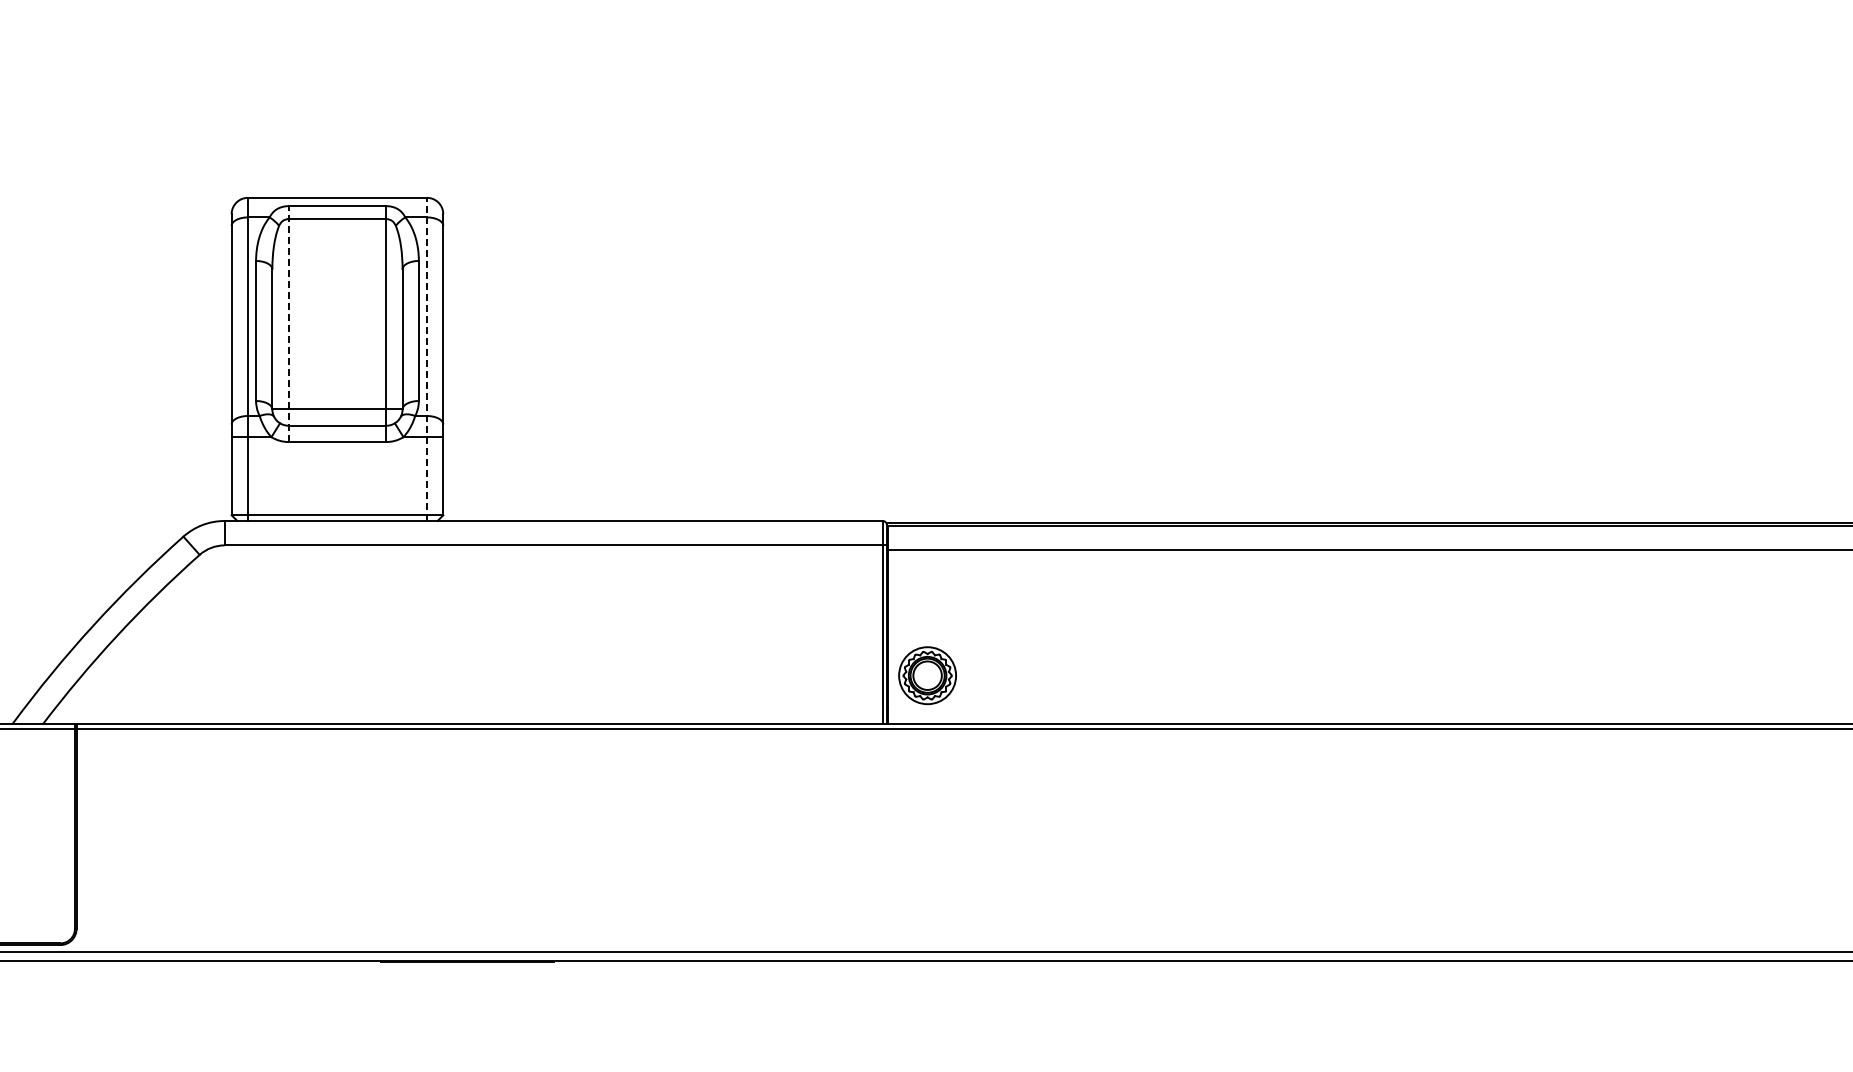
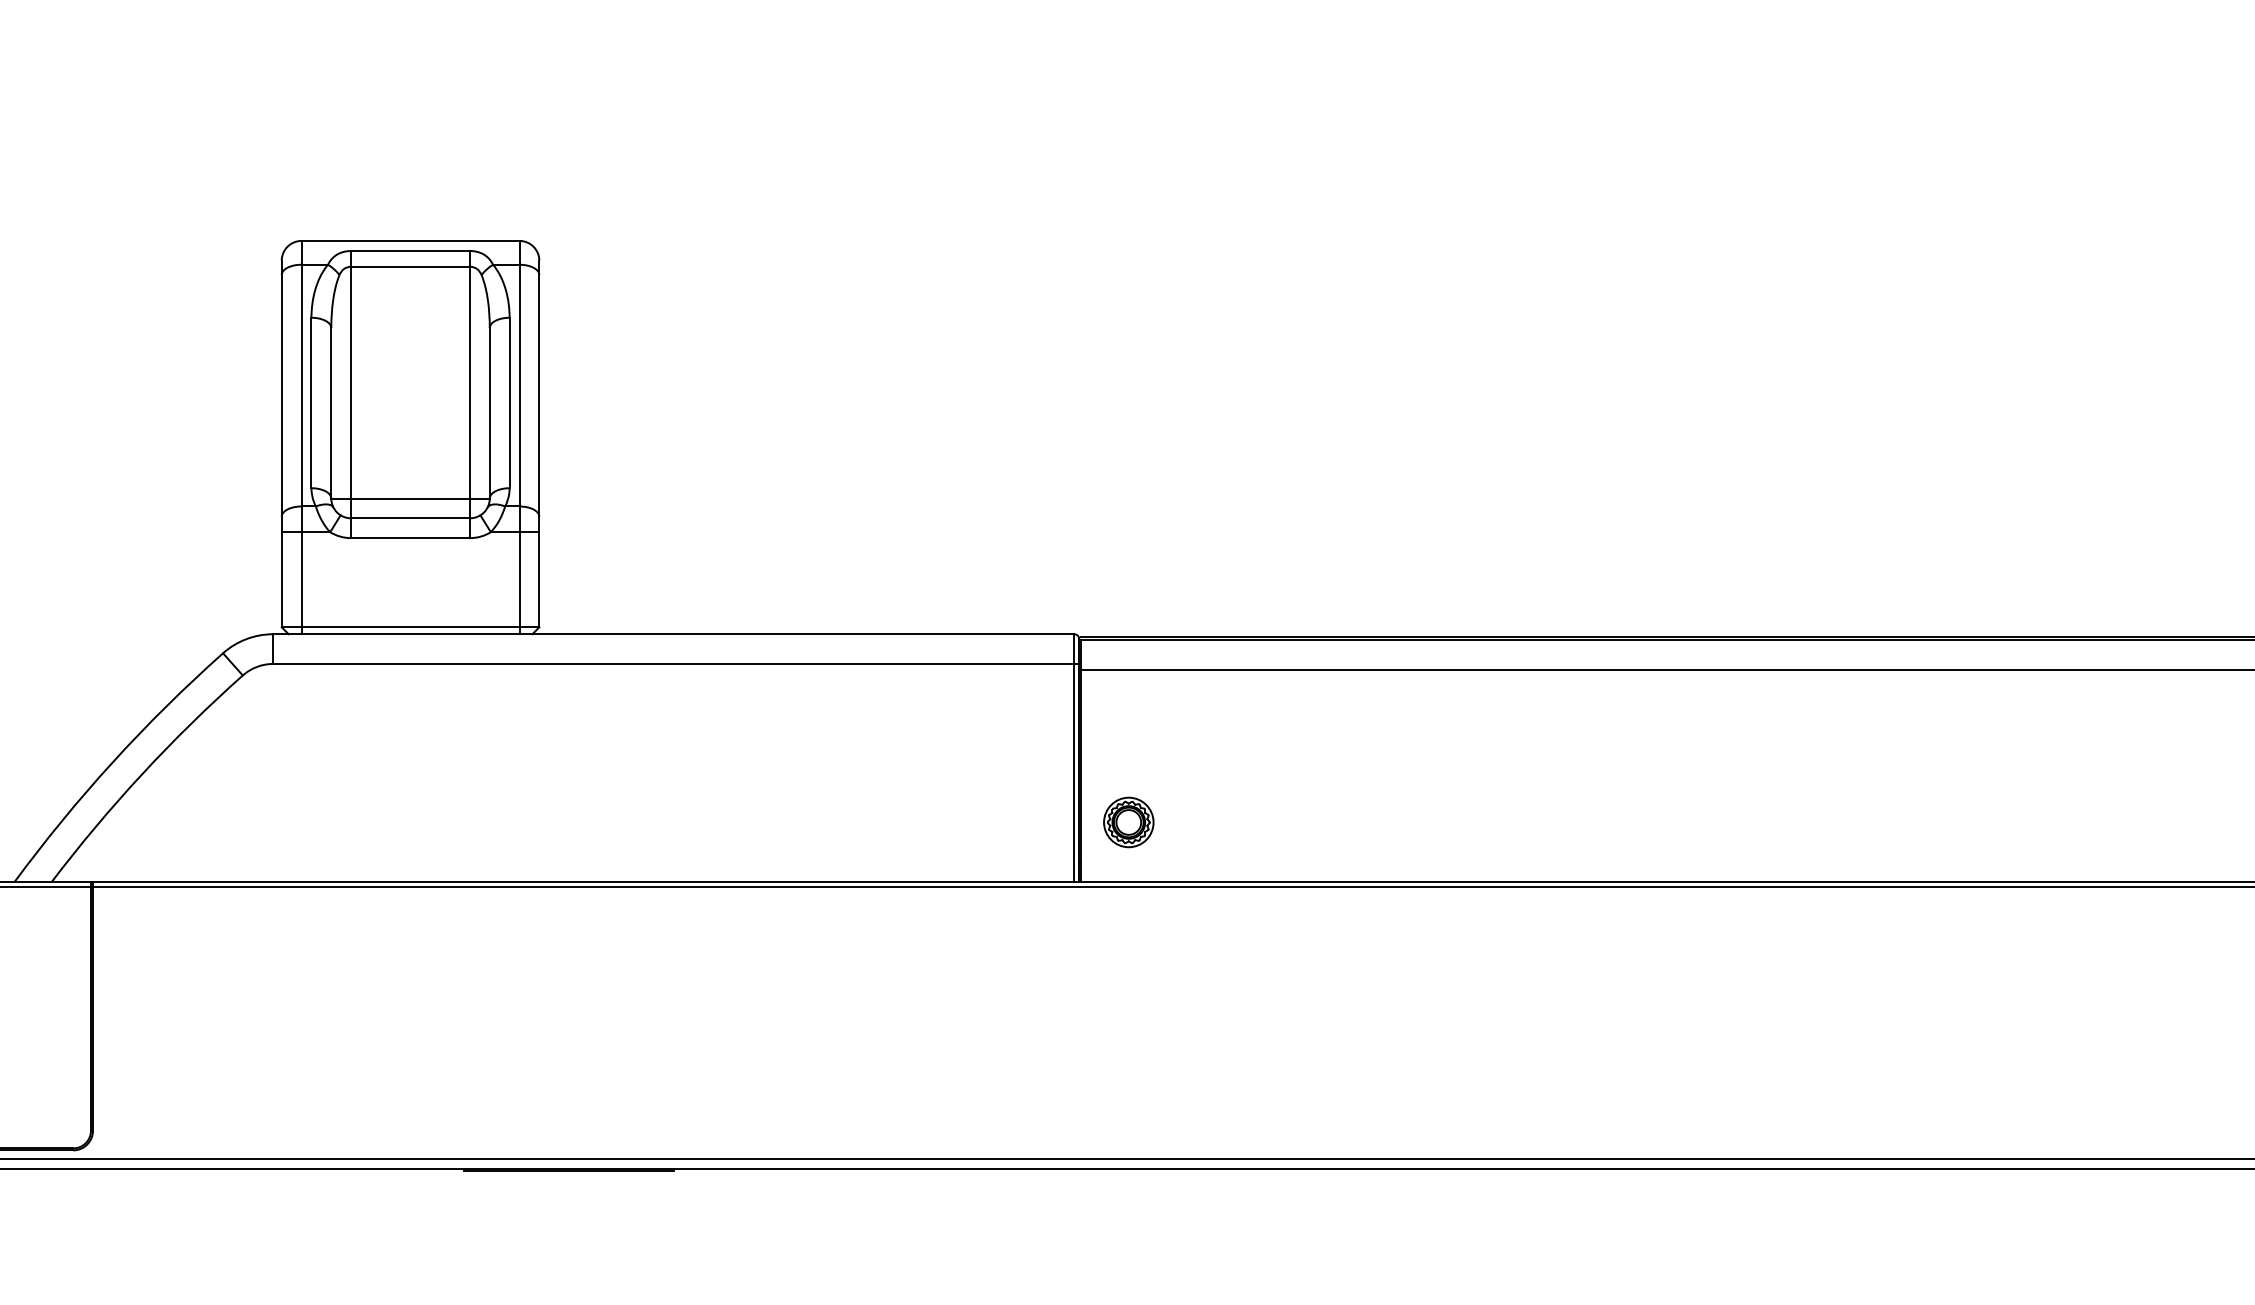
line: (288, 324) -> (350, 395), dashed -> solid
line: (427, 359) -> (520, 437), dashed -> solid
part: (927, 675) -> (1128, 822), size x0.71

